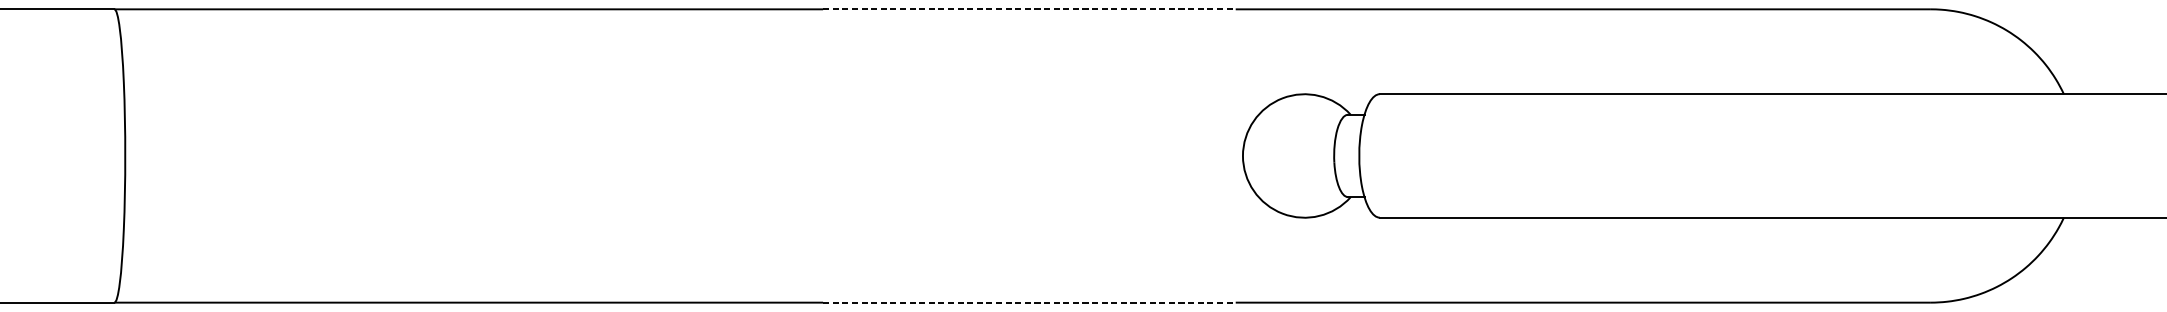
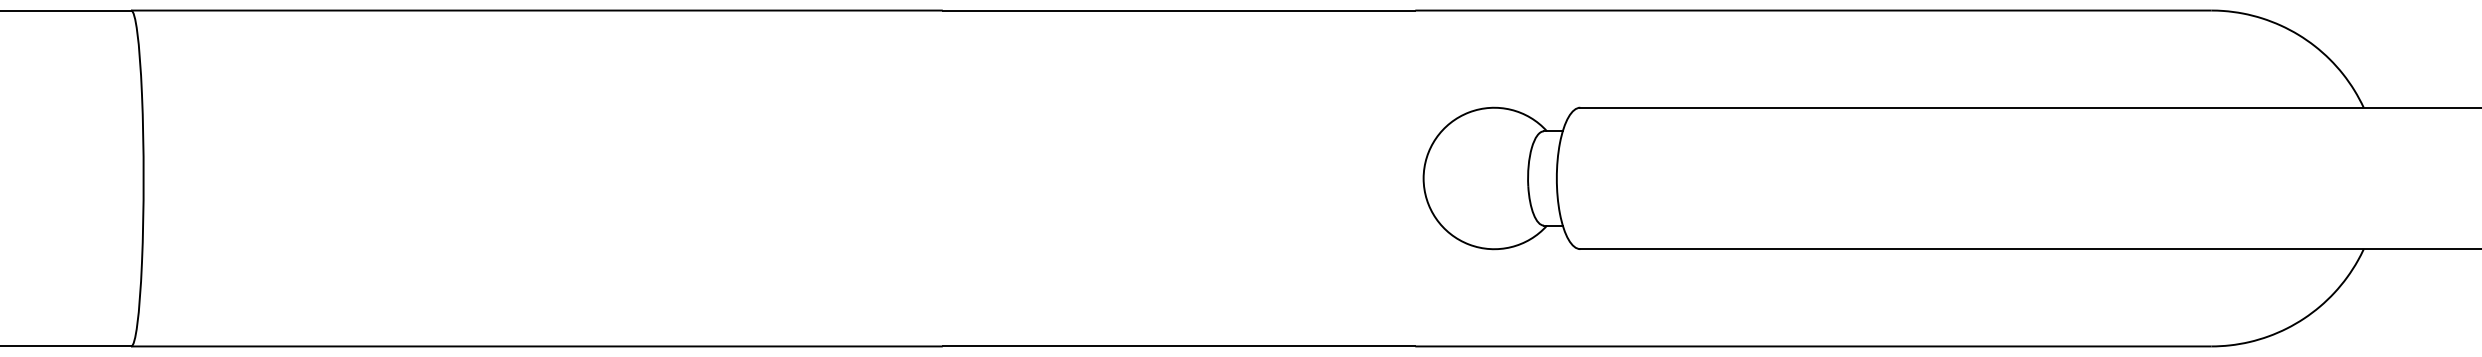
line: (1029, 9) -> (1179, 10), dashed -> solid
line: (1029, 302) -> (1179, 346), dashed -> solid

